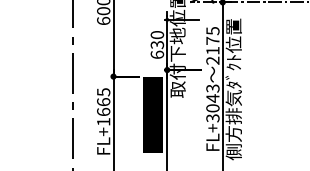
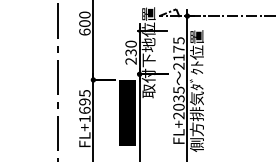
text: (156, 54) -> (130, 60), 630 -> 230
text: (103, 101) -> (84, 101), FL+1665 -> FL+1695
text: (212, 102) -> (178, 102), FL+3043 -> FL+2035

